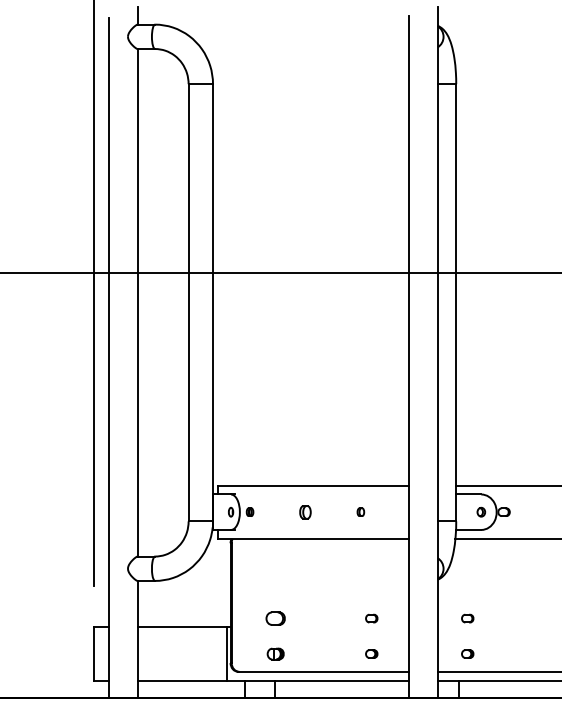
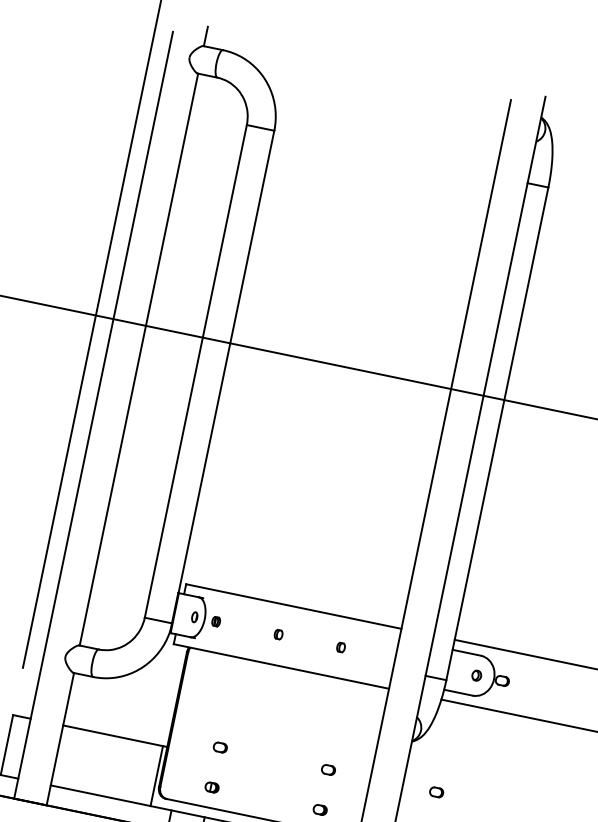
part: (305, 511) -> (278, 633), size x0.62
part: (275, 618) -> (220, 747), size x0.62
part: (275, 653) -> (211, 786), size x0.71

